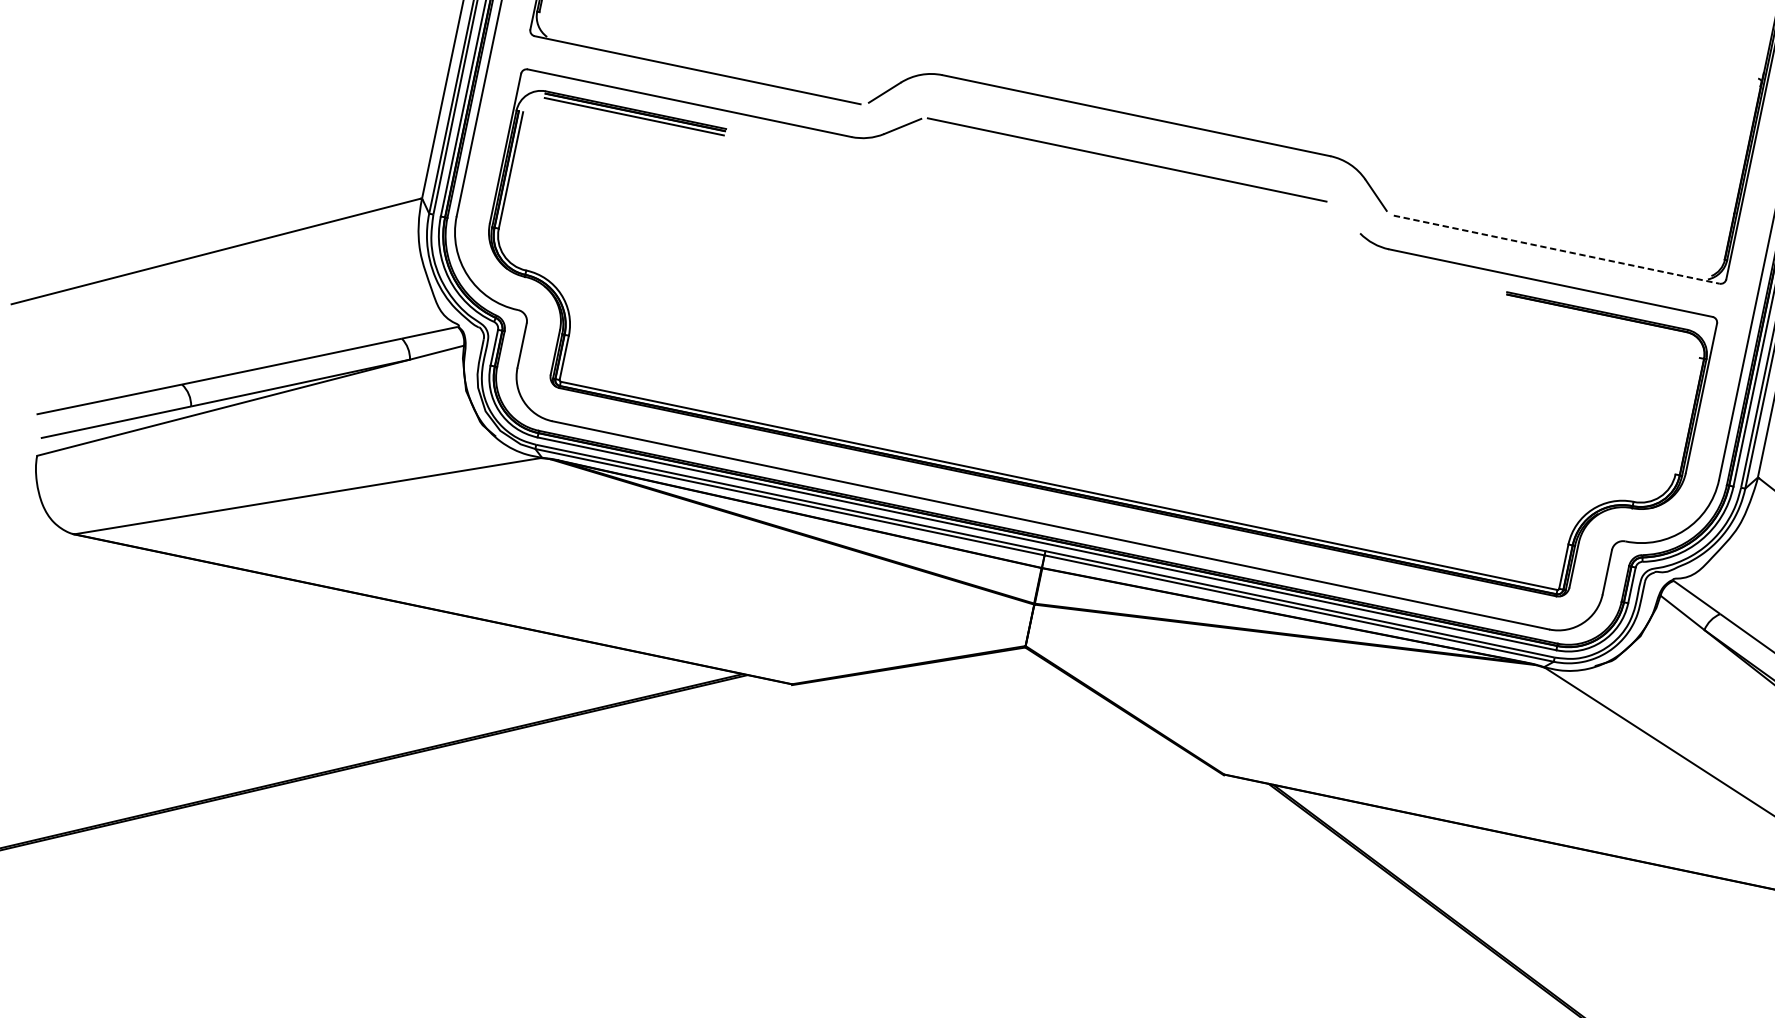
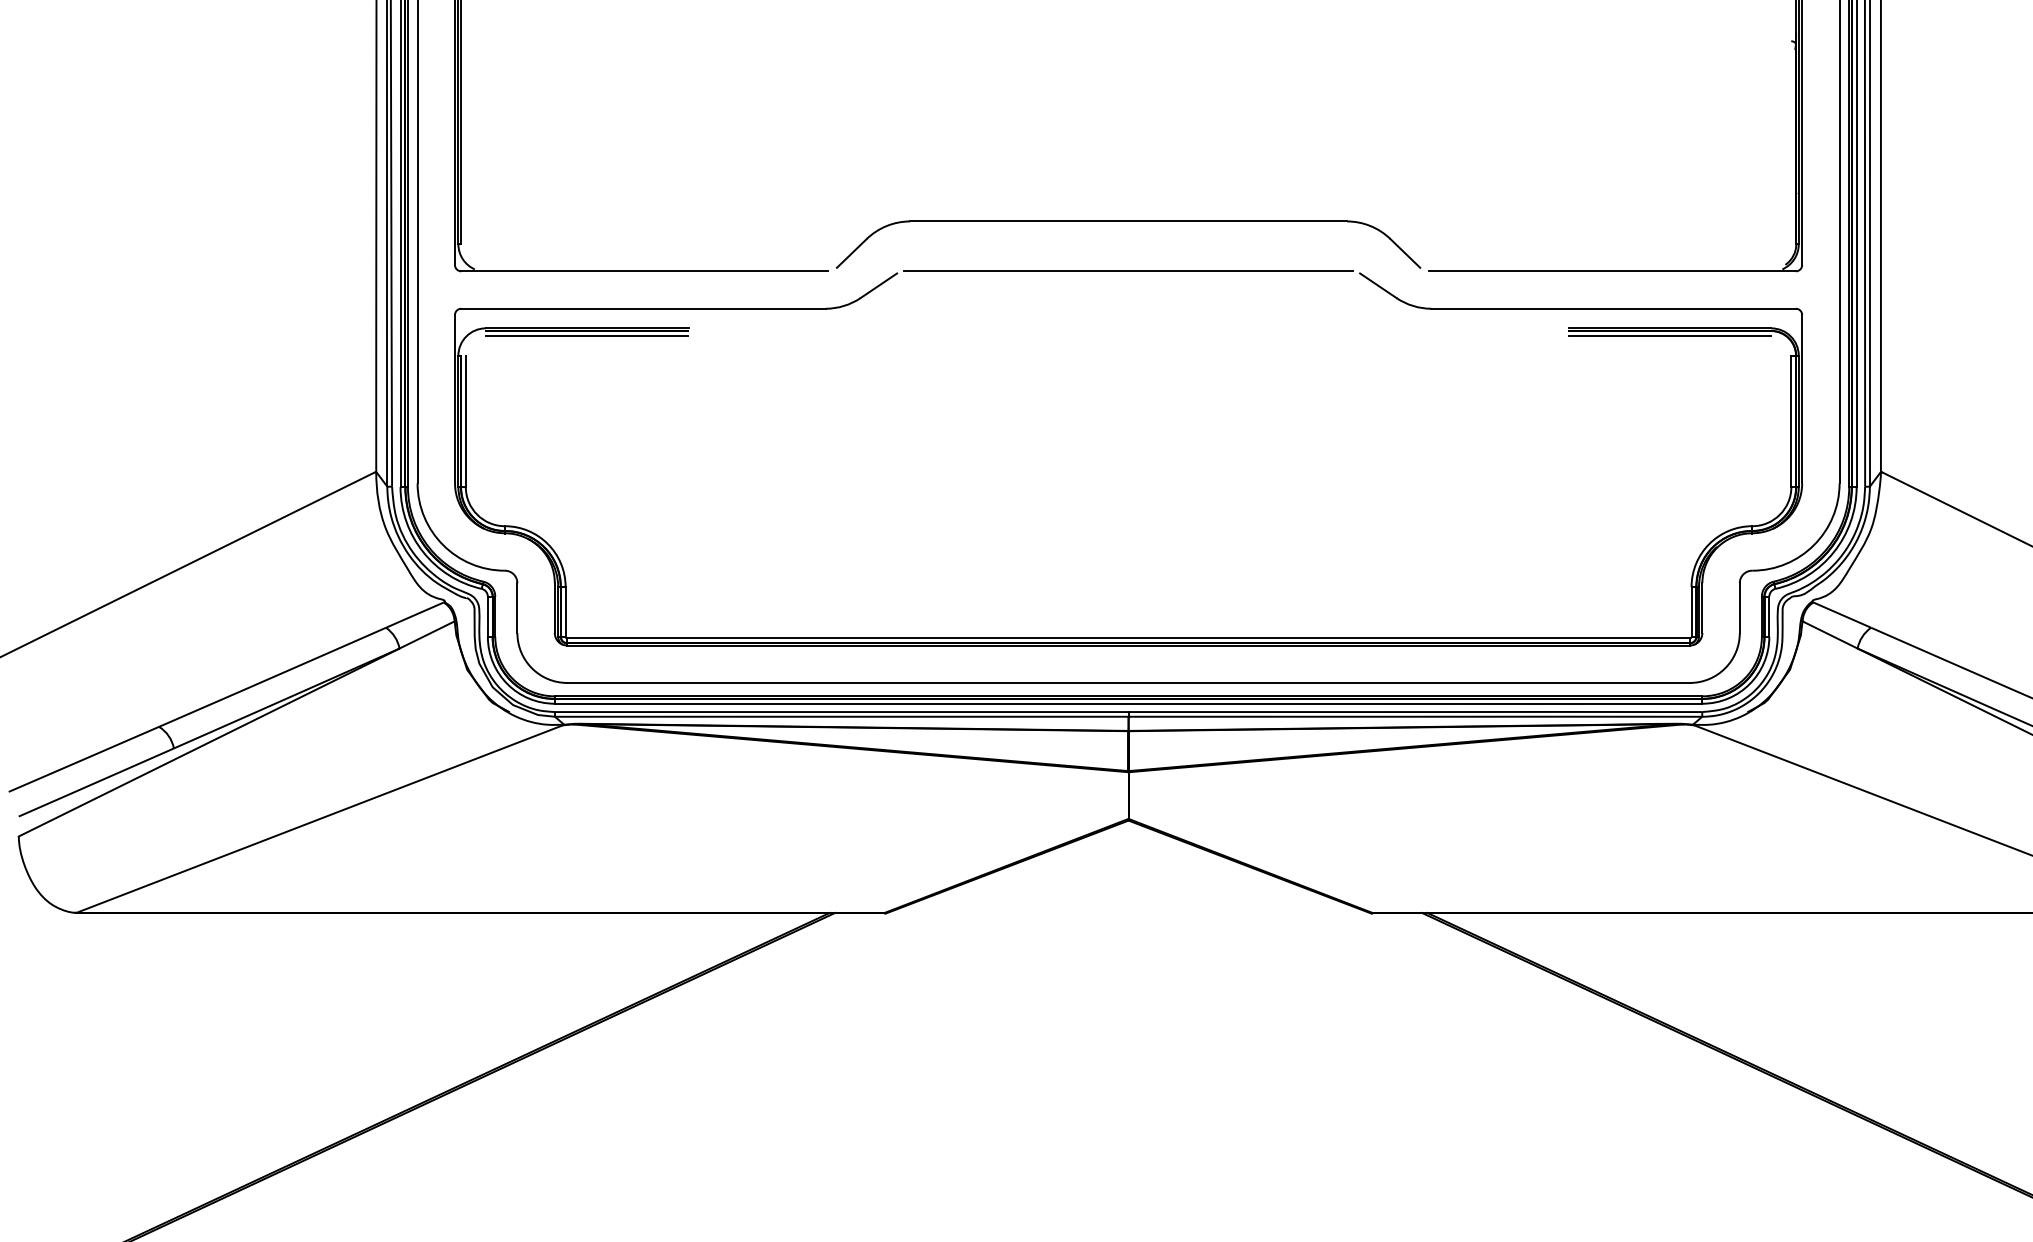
line: (1346, 218) -> (1378, 285), added
line: (1556, 249) -> (1612, 271), dashed -> solid
line: (1596, 317) -> (1670, 335), added
line: (1687, 416) -> (1791, 421), added

